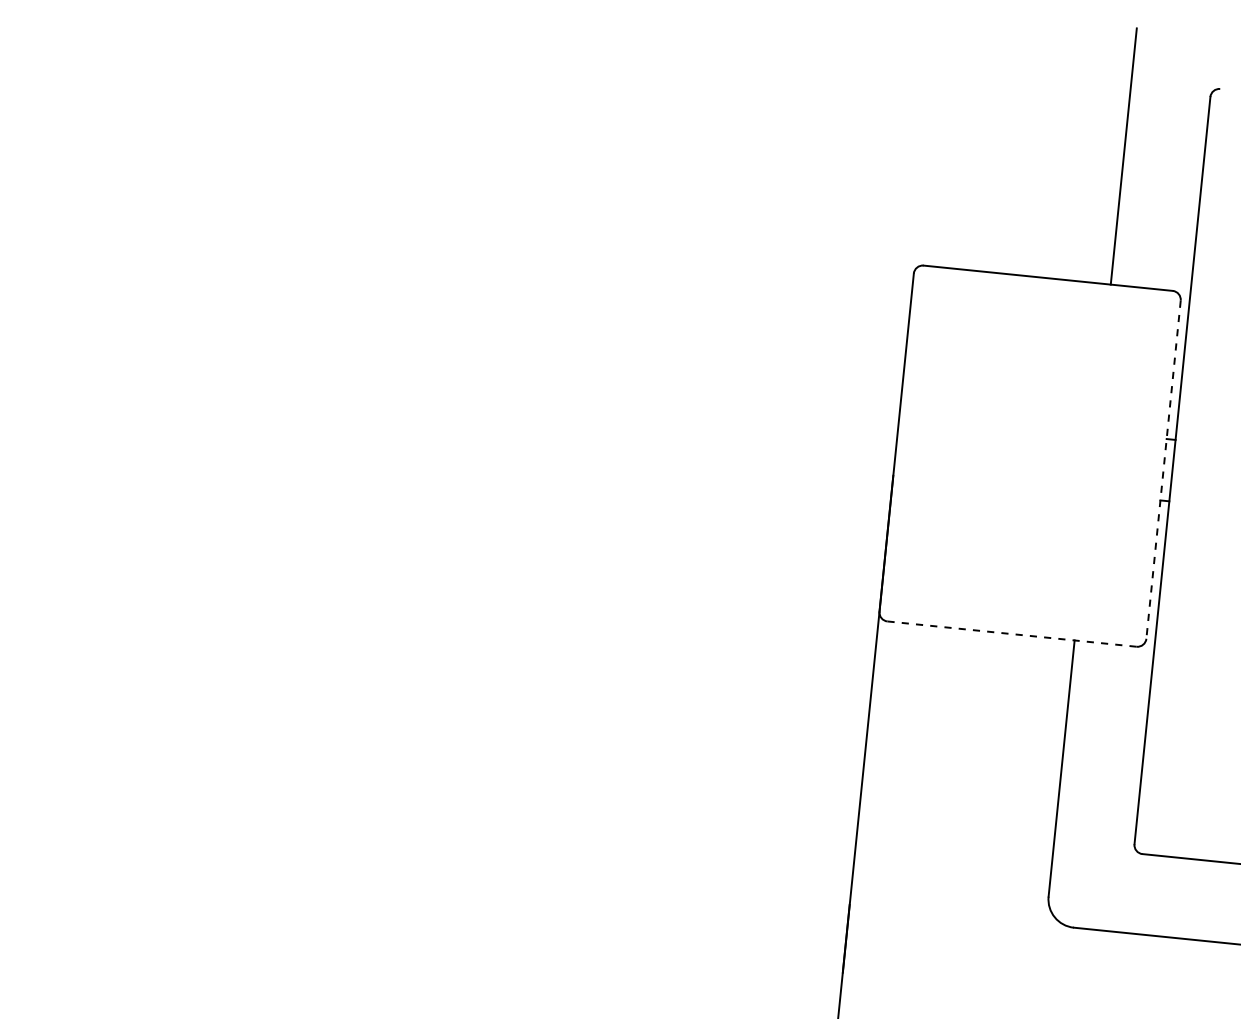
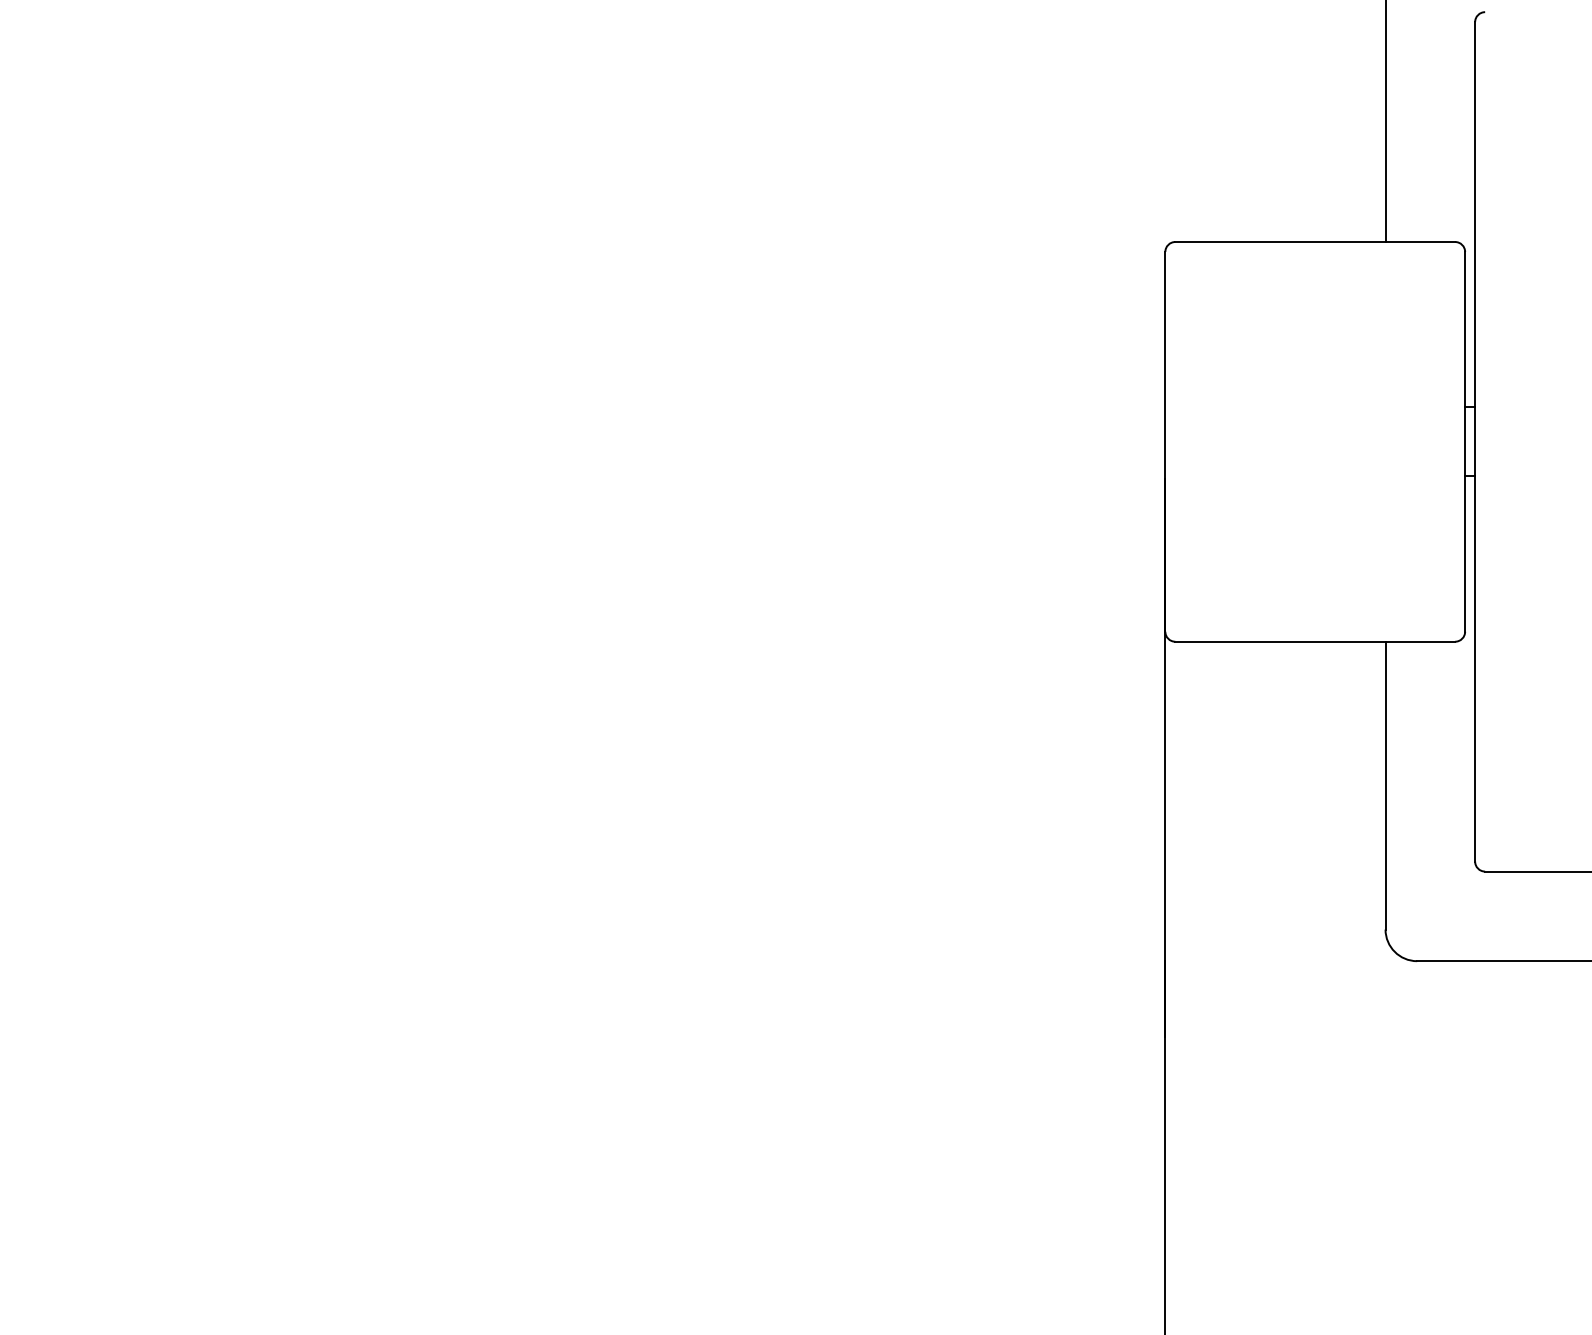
line: (1163, 469) -> (1465, 441), dashed -> solid
line: (1012, 633) -> (1315, 641), dashed -> solid

